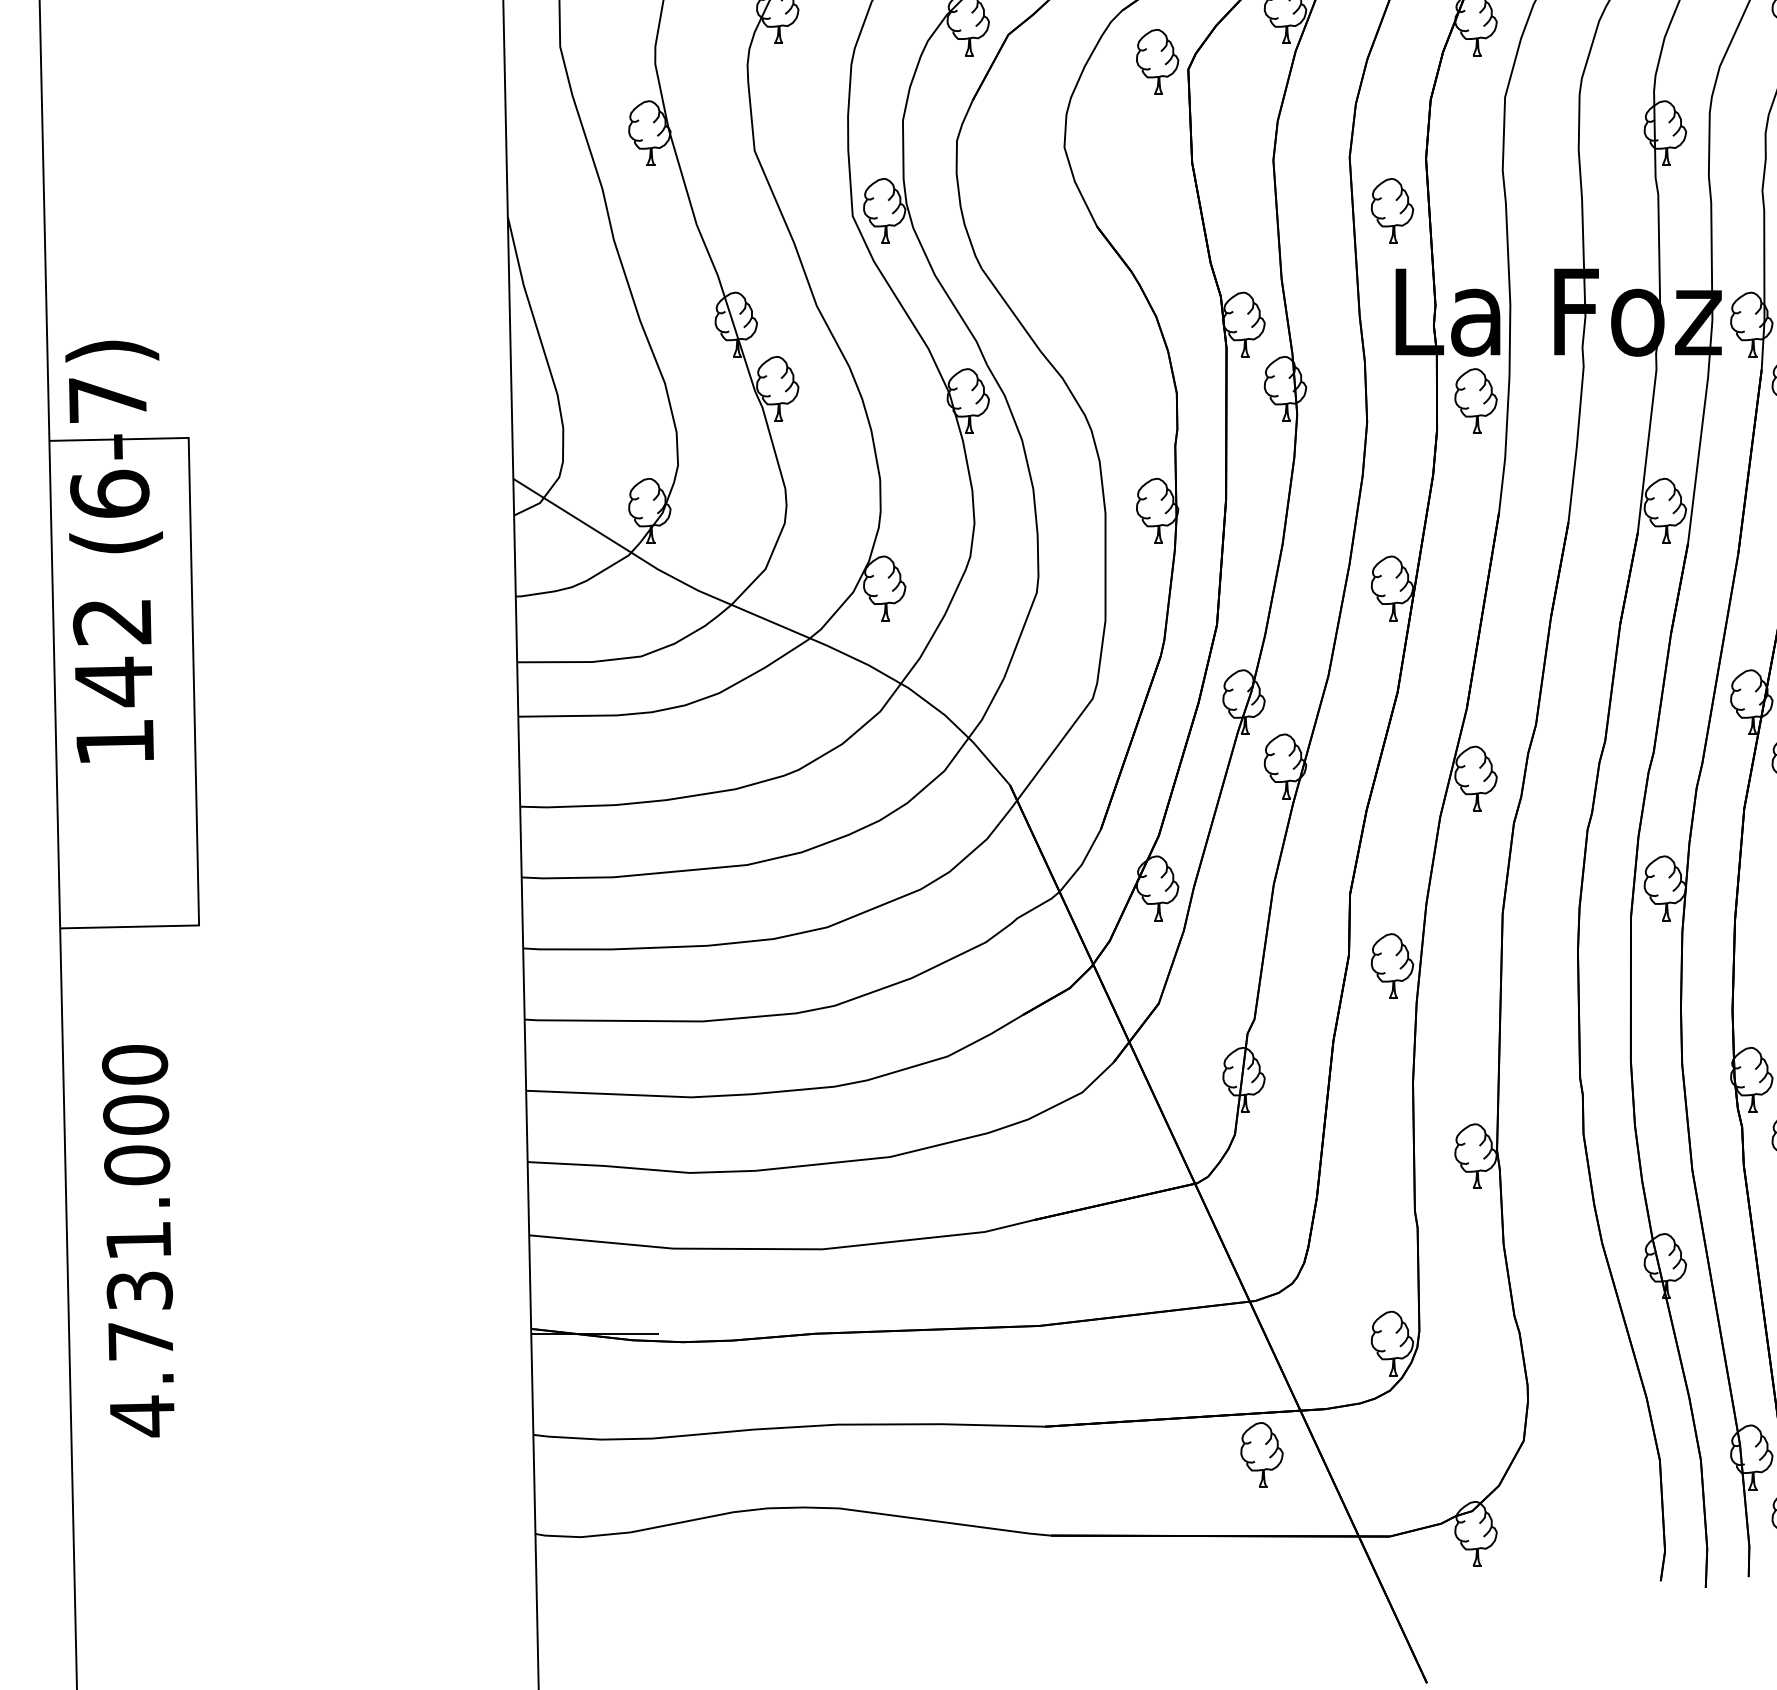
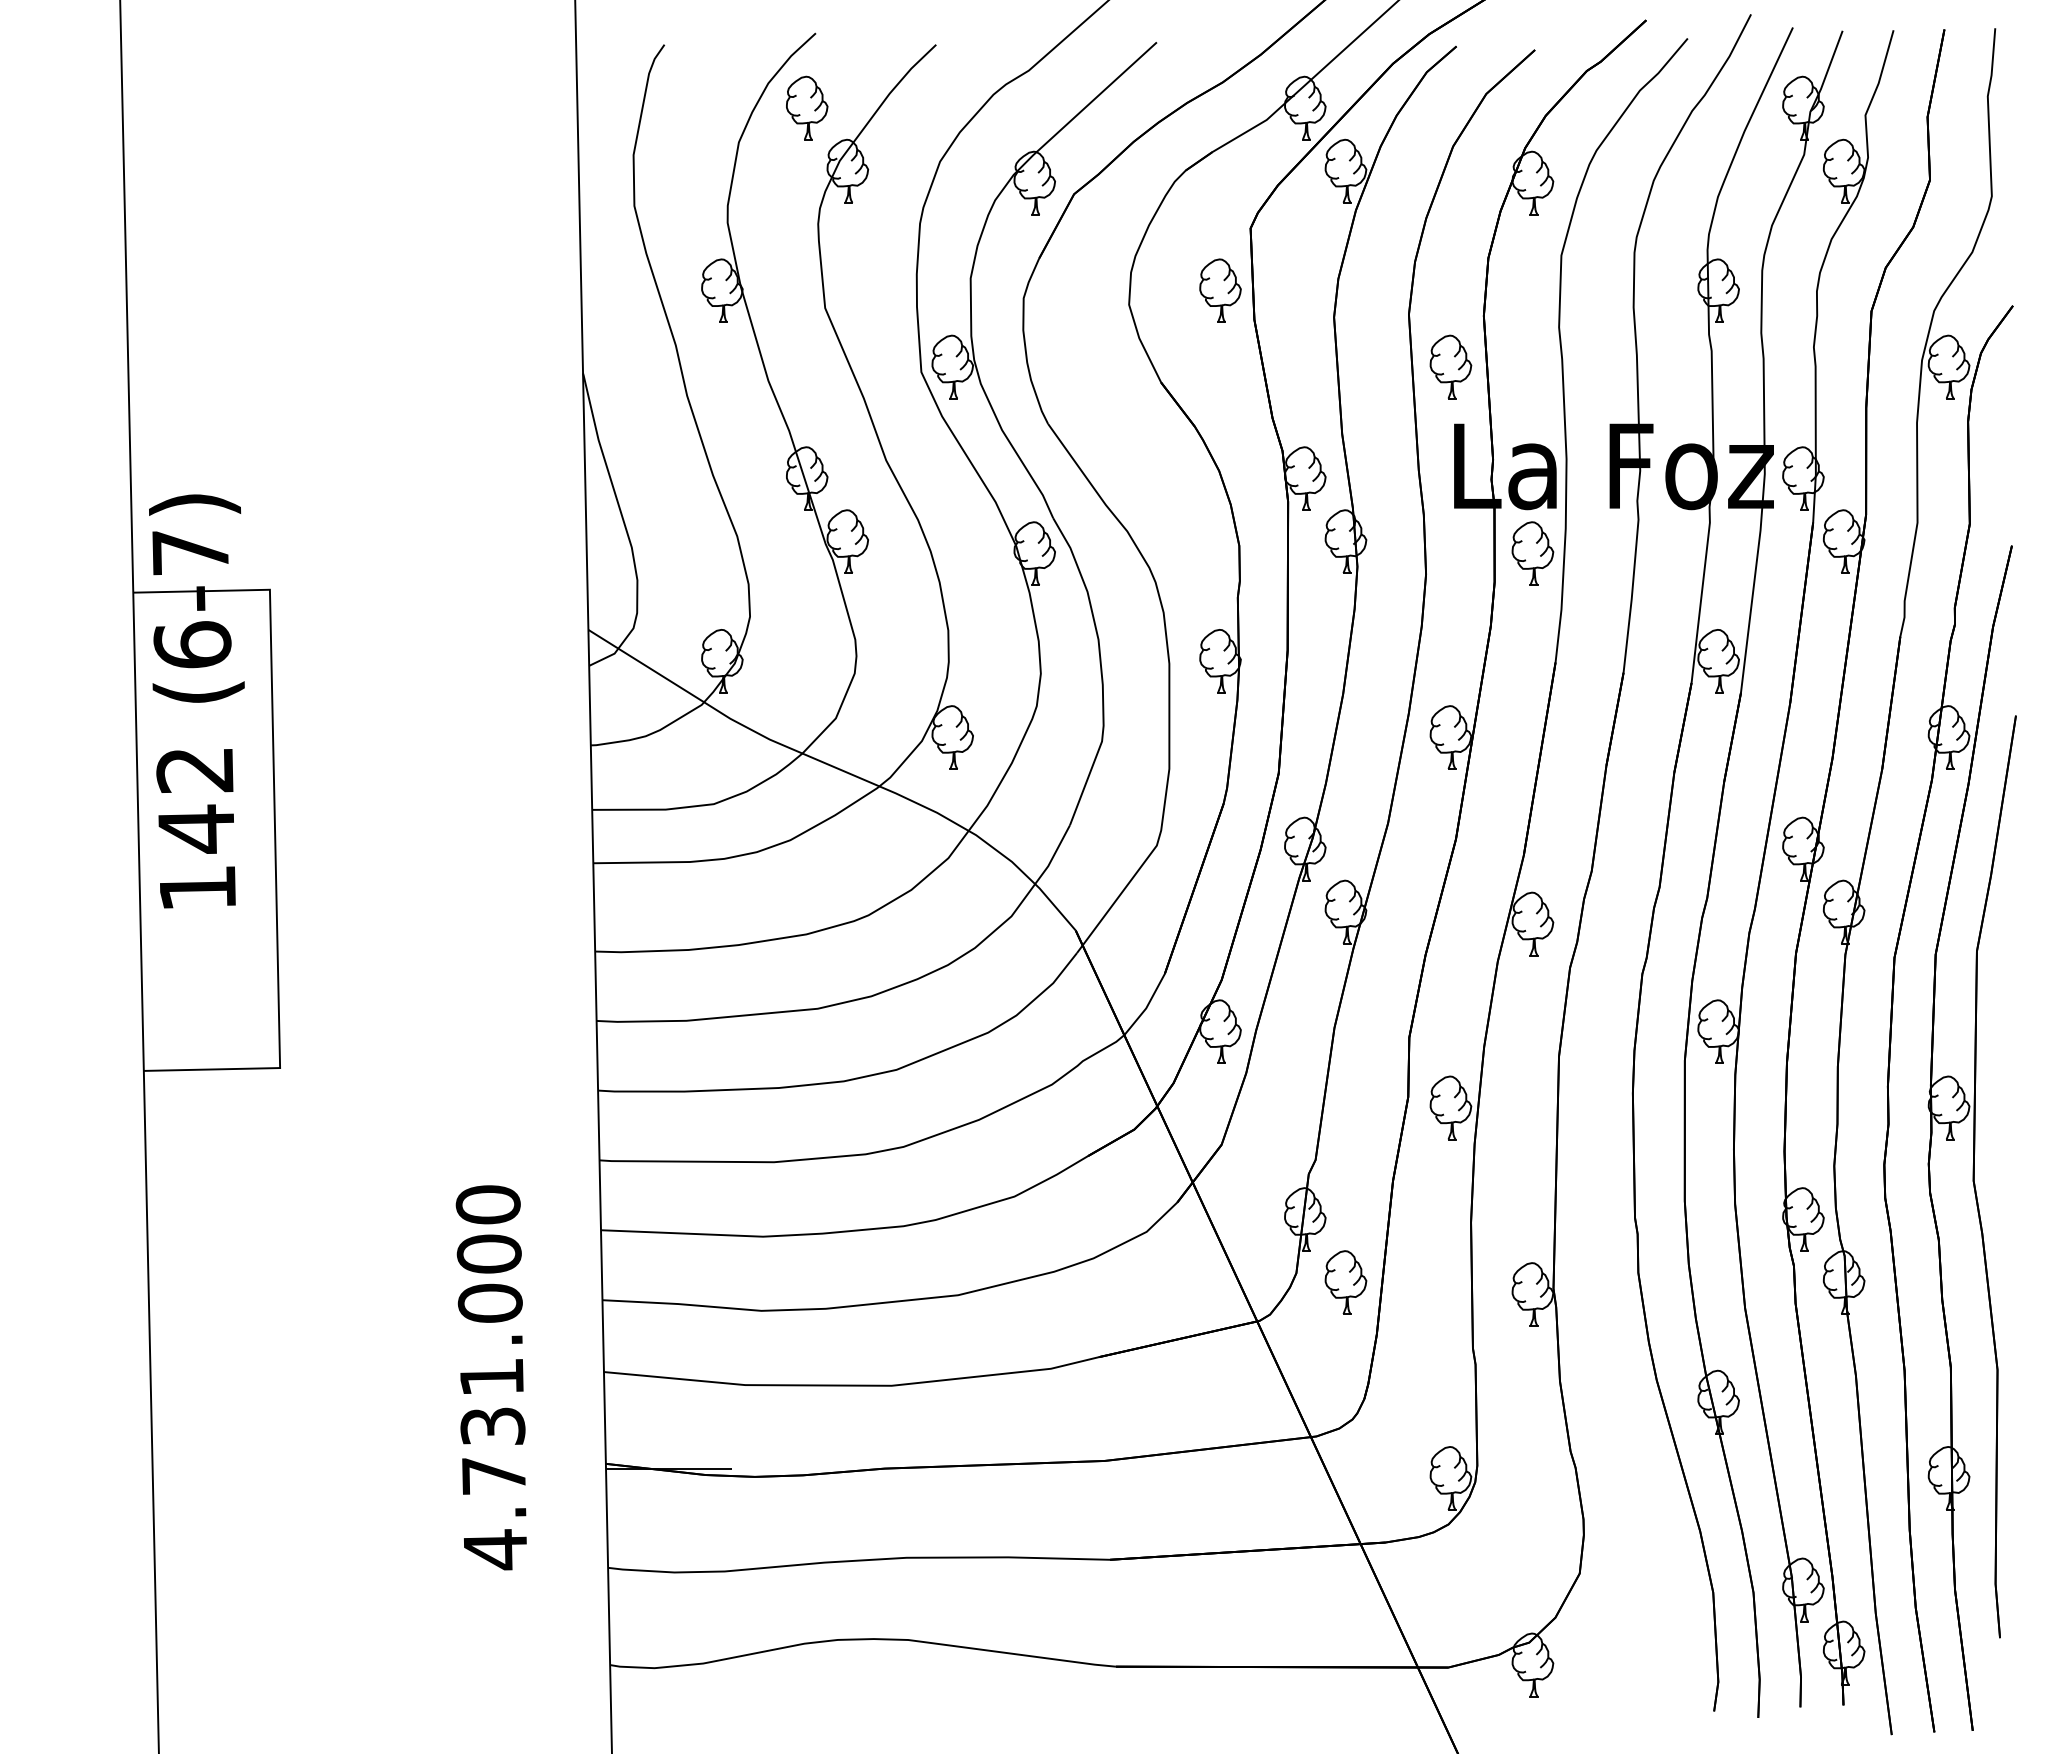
part: (1157, 61) -> (1220, 290), moved
text: (137, 1240) -> (490, 1377), moved
part: (1261, 1454) -> (1345, 1282), moved

